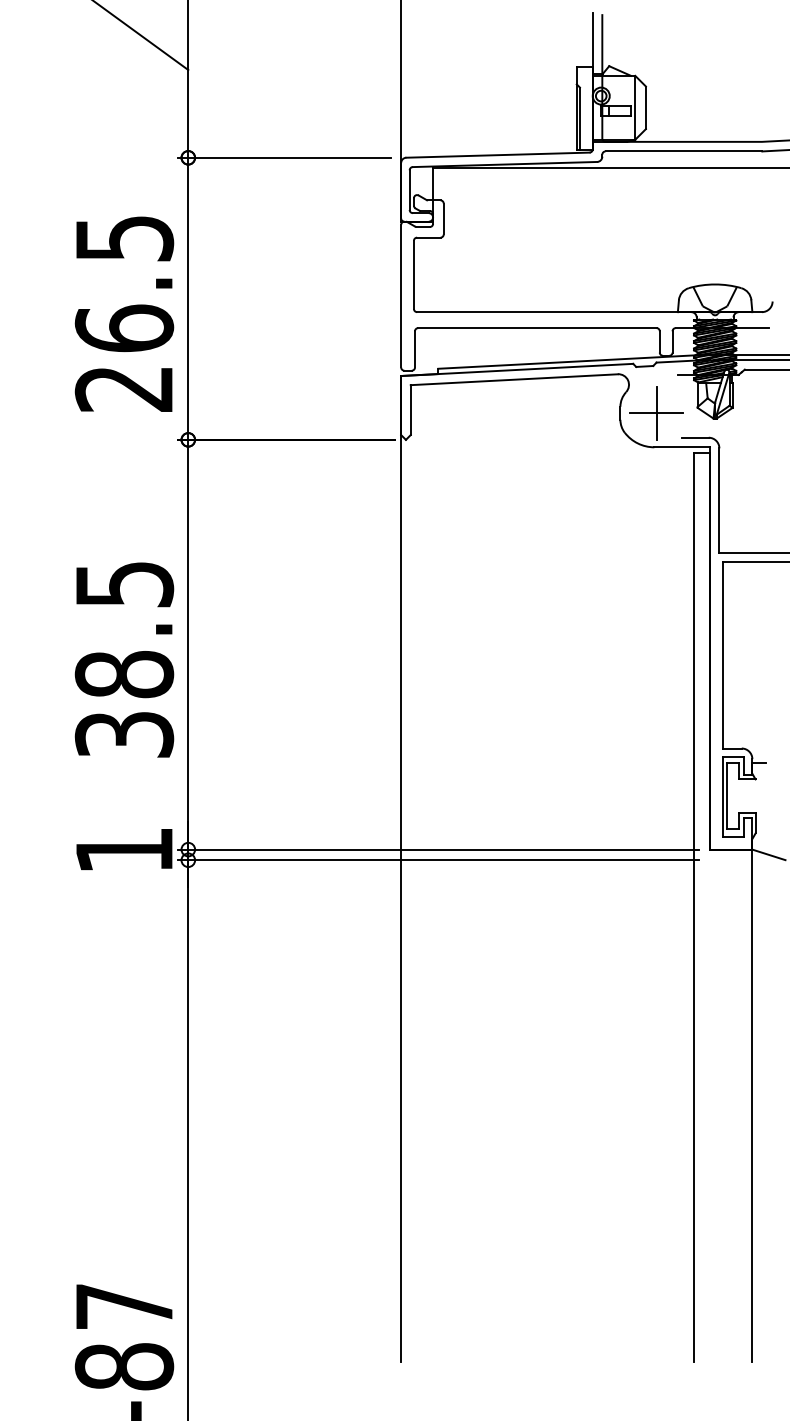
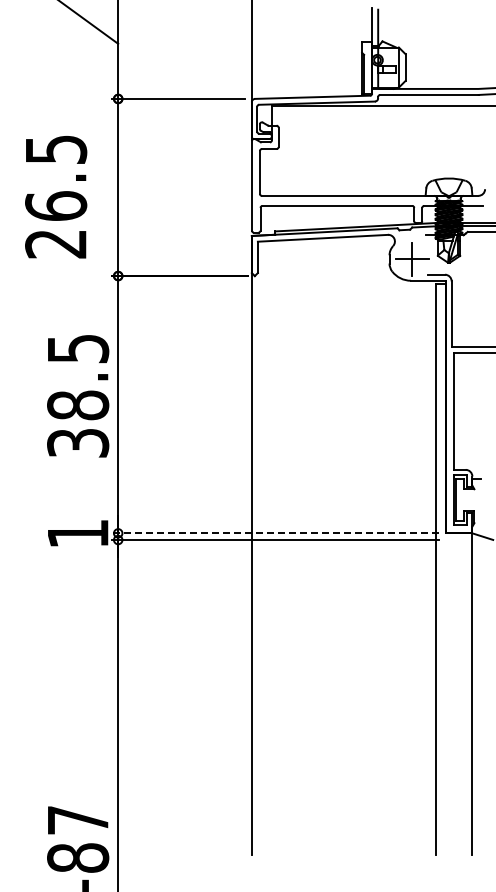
text: (125, 314) -> (56, 197), moved
text: (125, 660) -> (78, 396), moved
line: (438, 849) -> (275, 533), solid -> dashed

